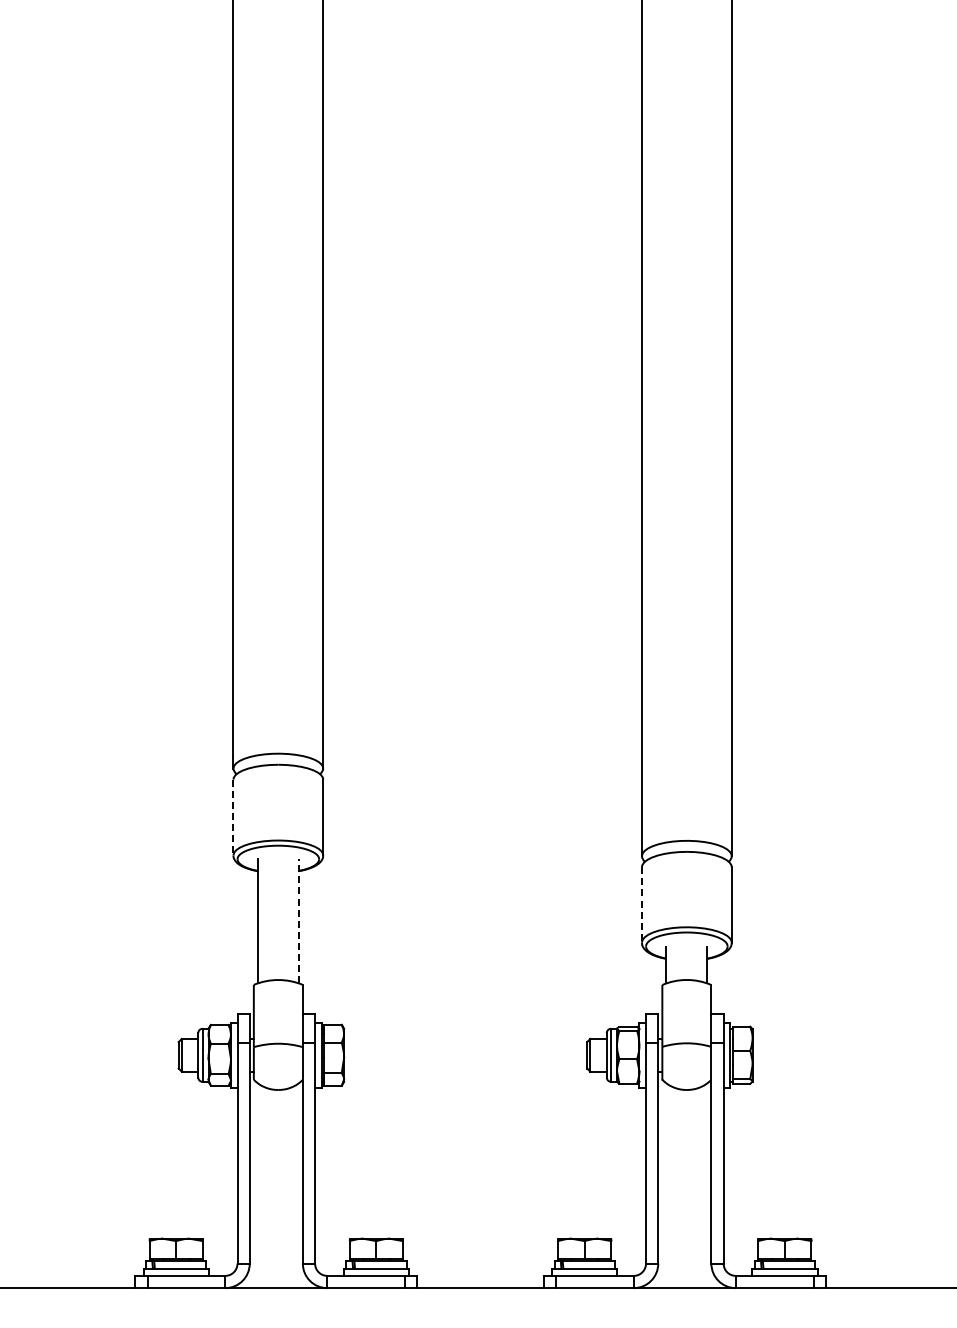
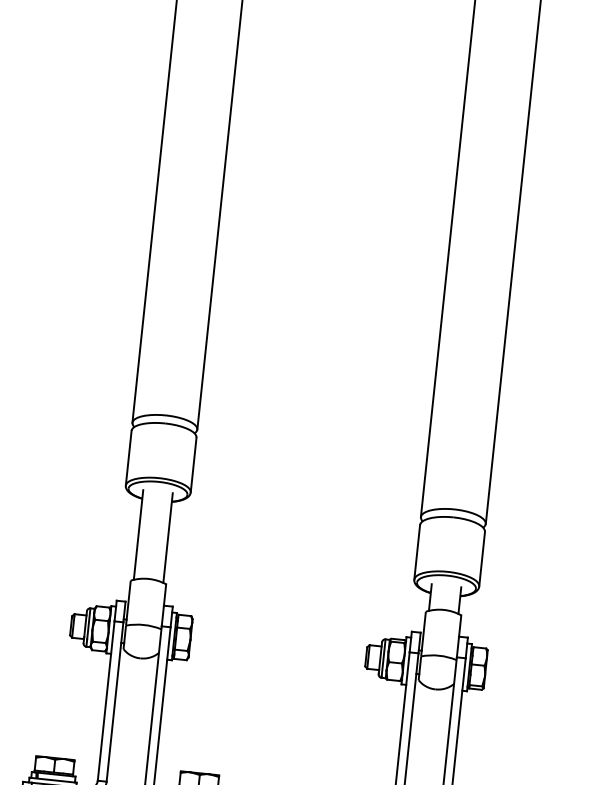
line: (233, 817) -> (128, 458), dashed -> solid
line: (641, 904) -> (416, 551), dashed -> solid
line: (298, 921) -> (167, 538), dashed -> solid

